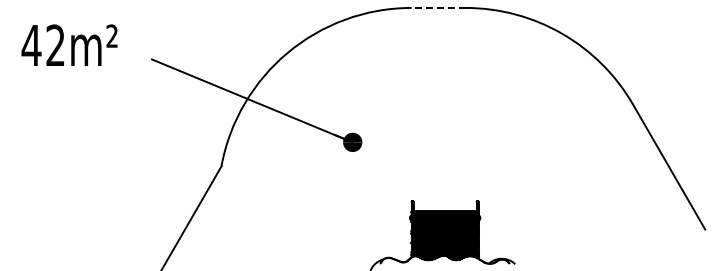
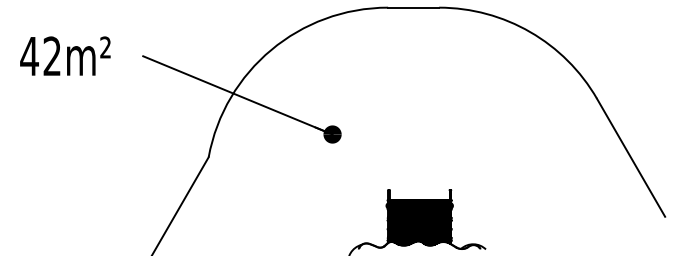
line: (438, 7) -> (413, 7), dashed -> solid
text: (69, 44) -> (65, 55), moved

